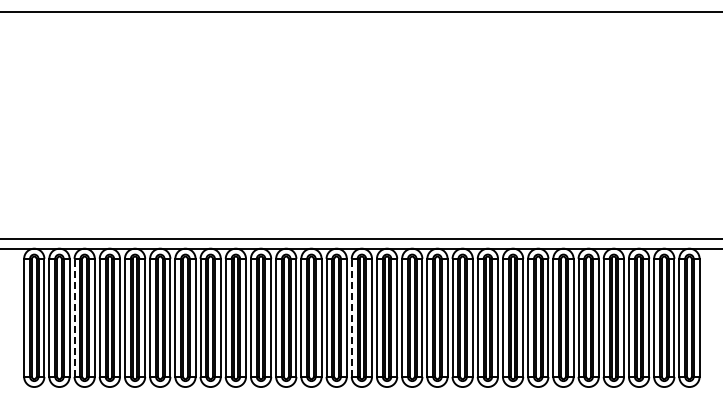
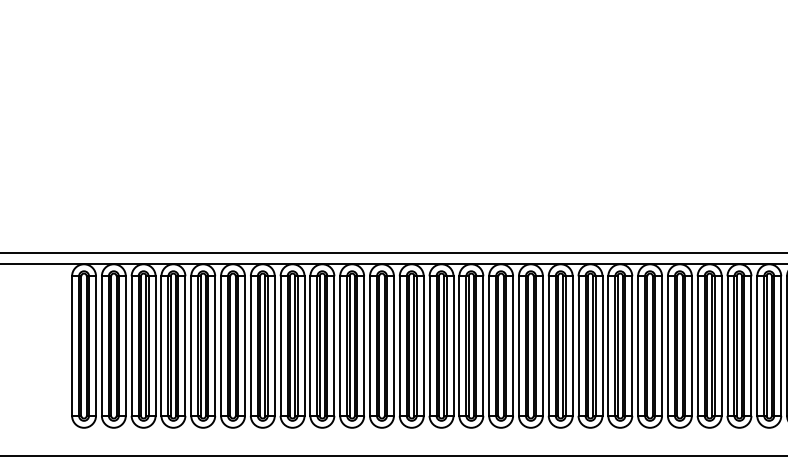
line: (74, 317) -> (131, 345), dashed -> solid
line: (351, 317) -> (459, 345), dashed -> solid

